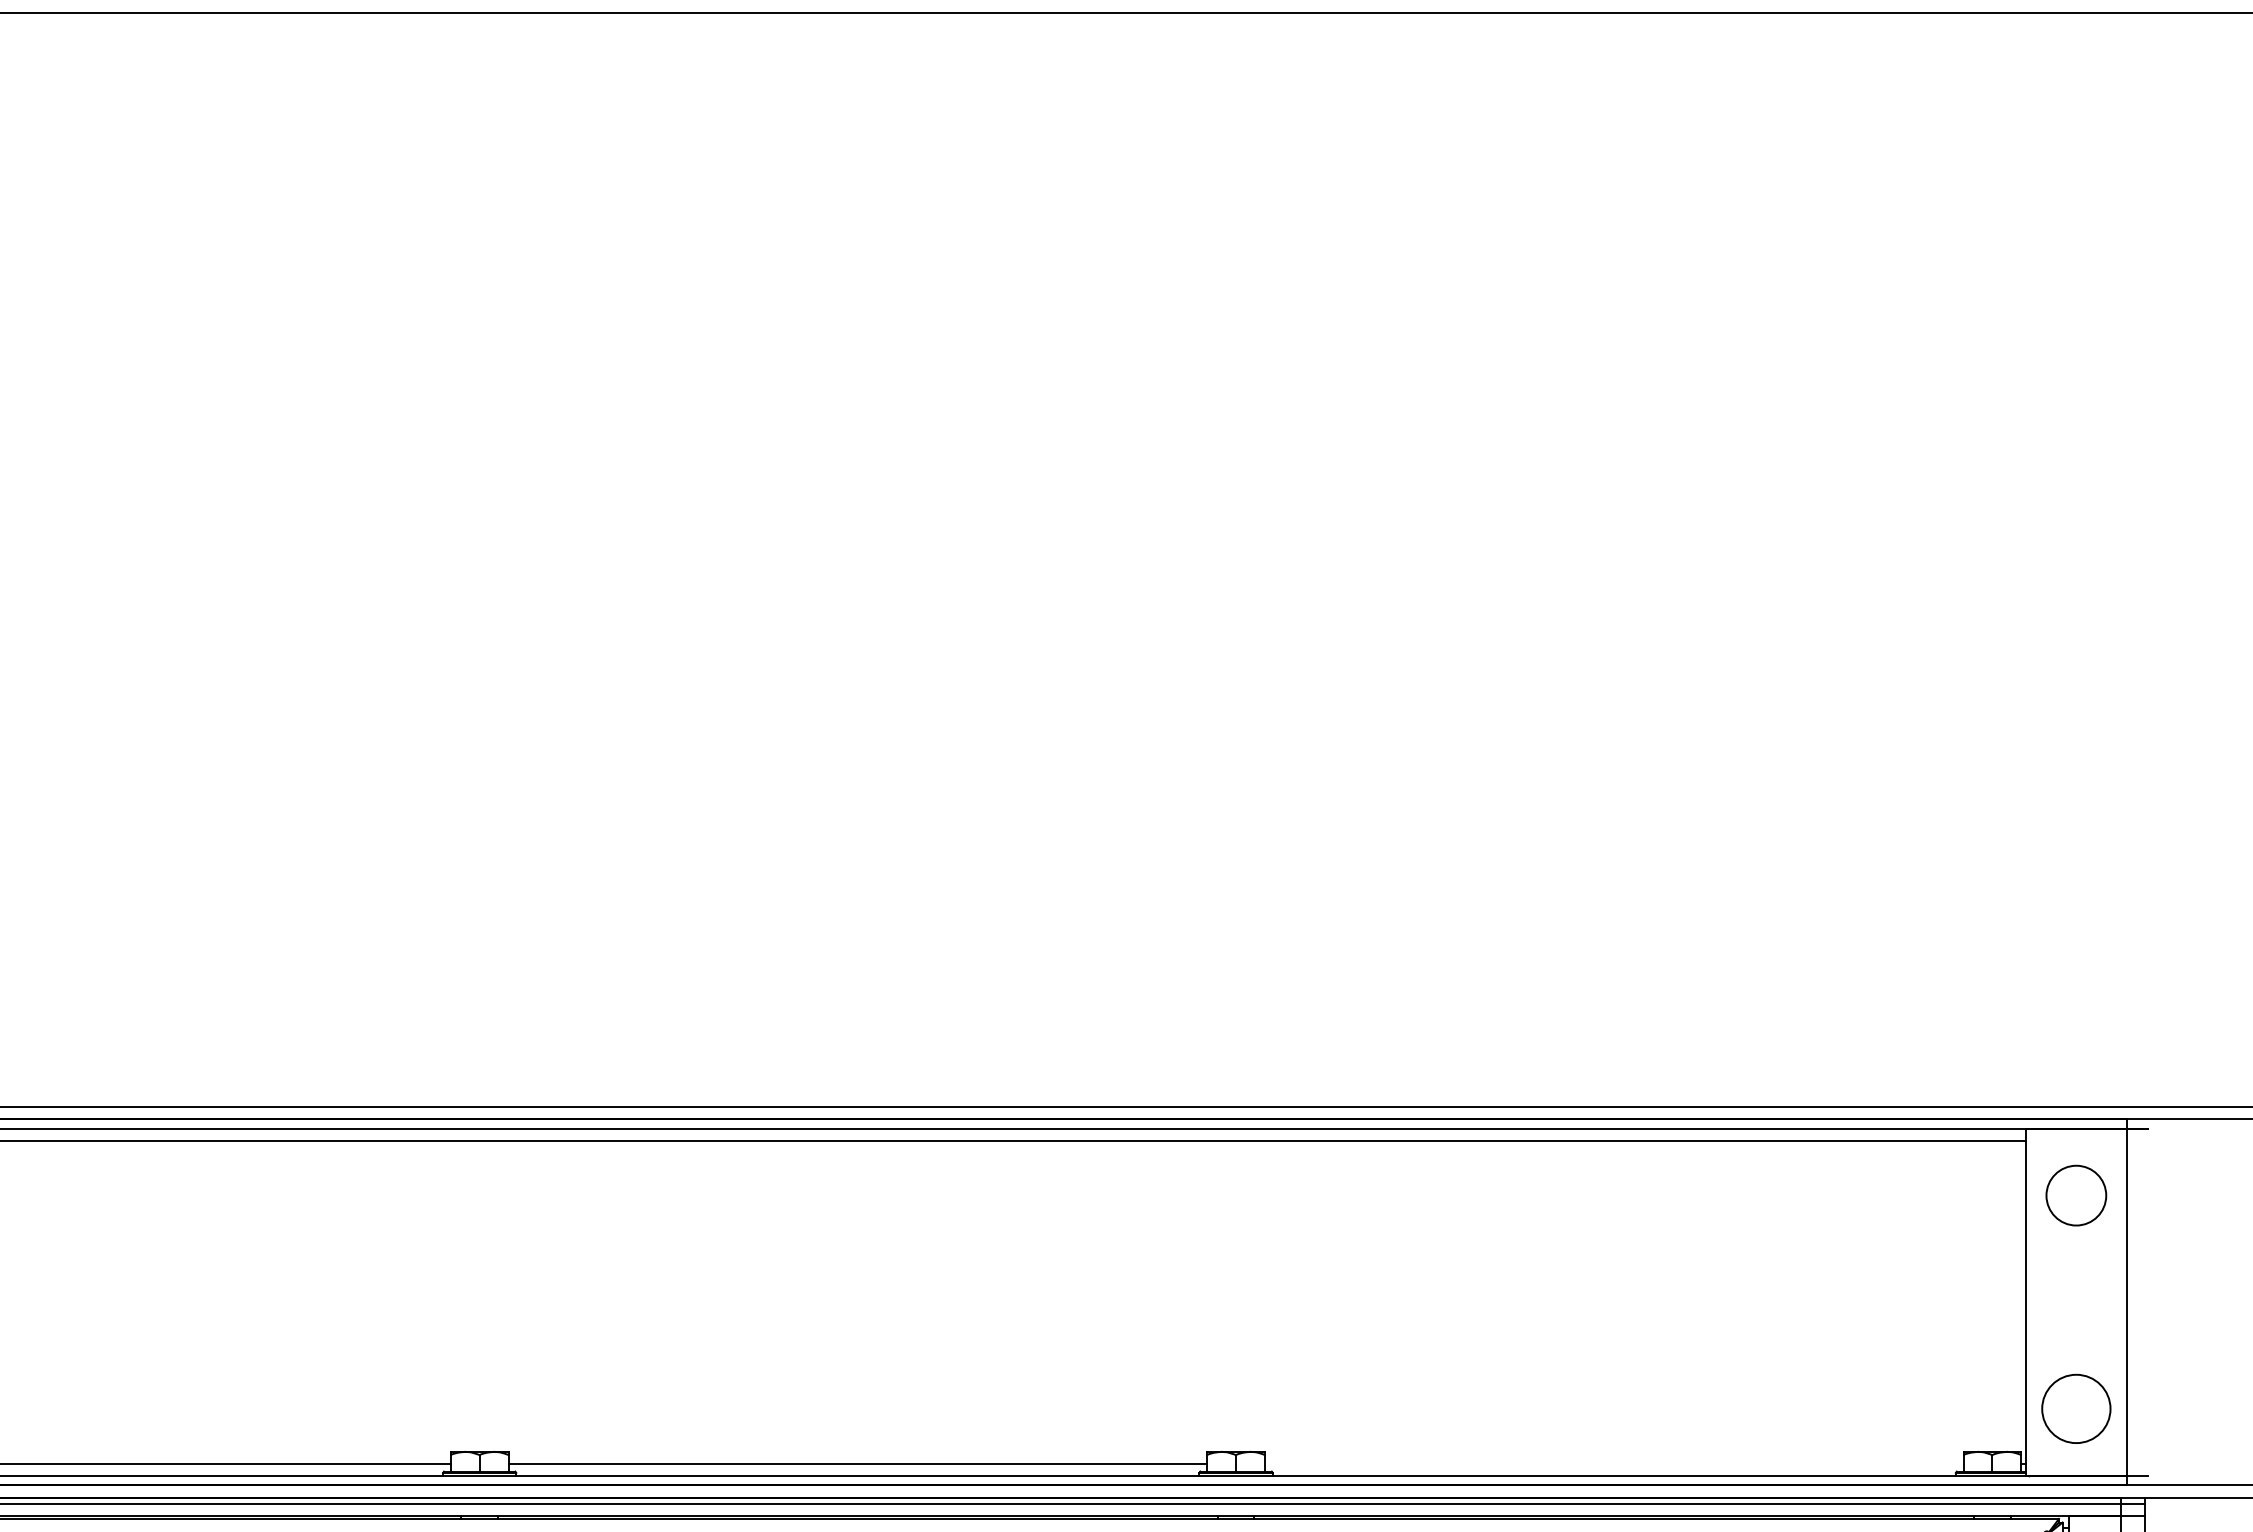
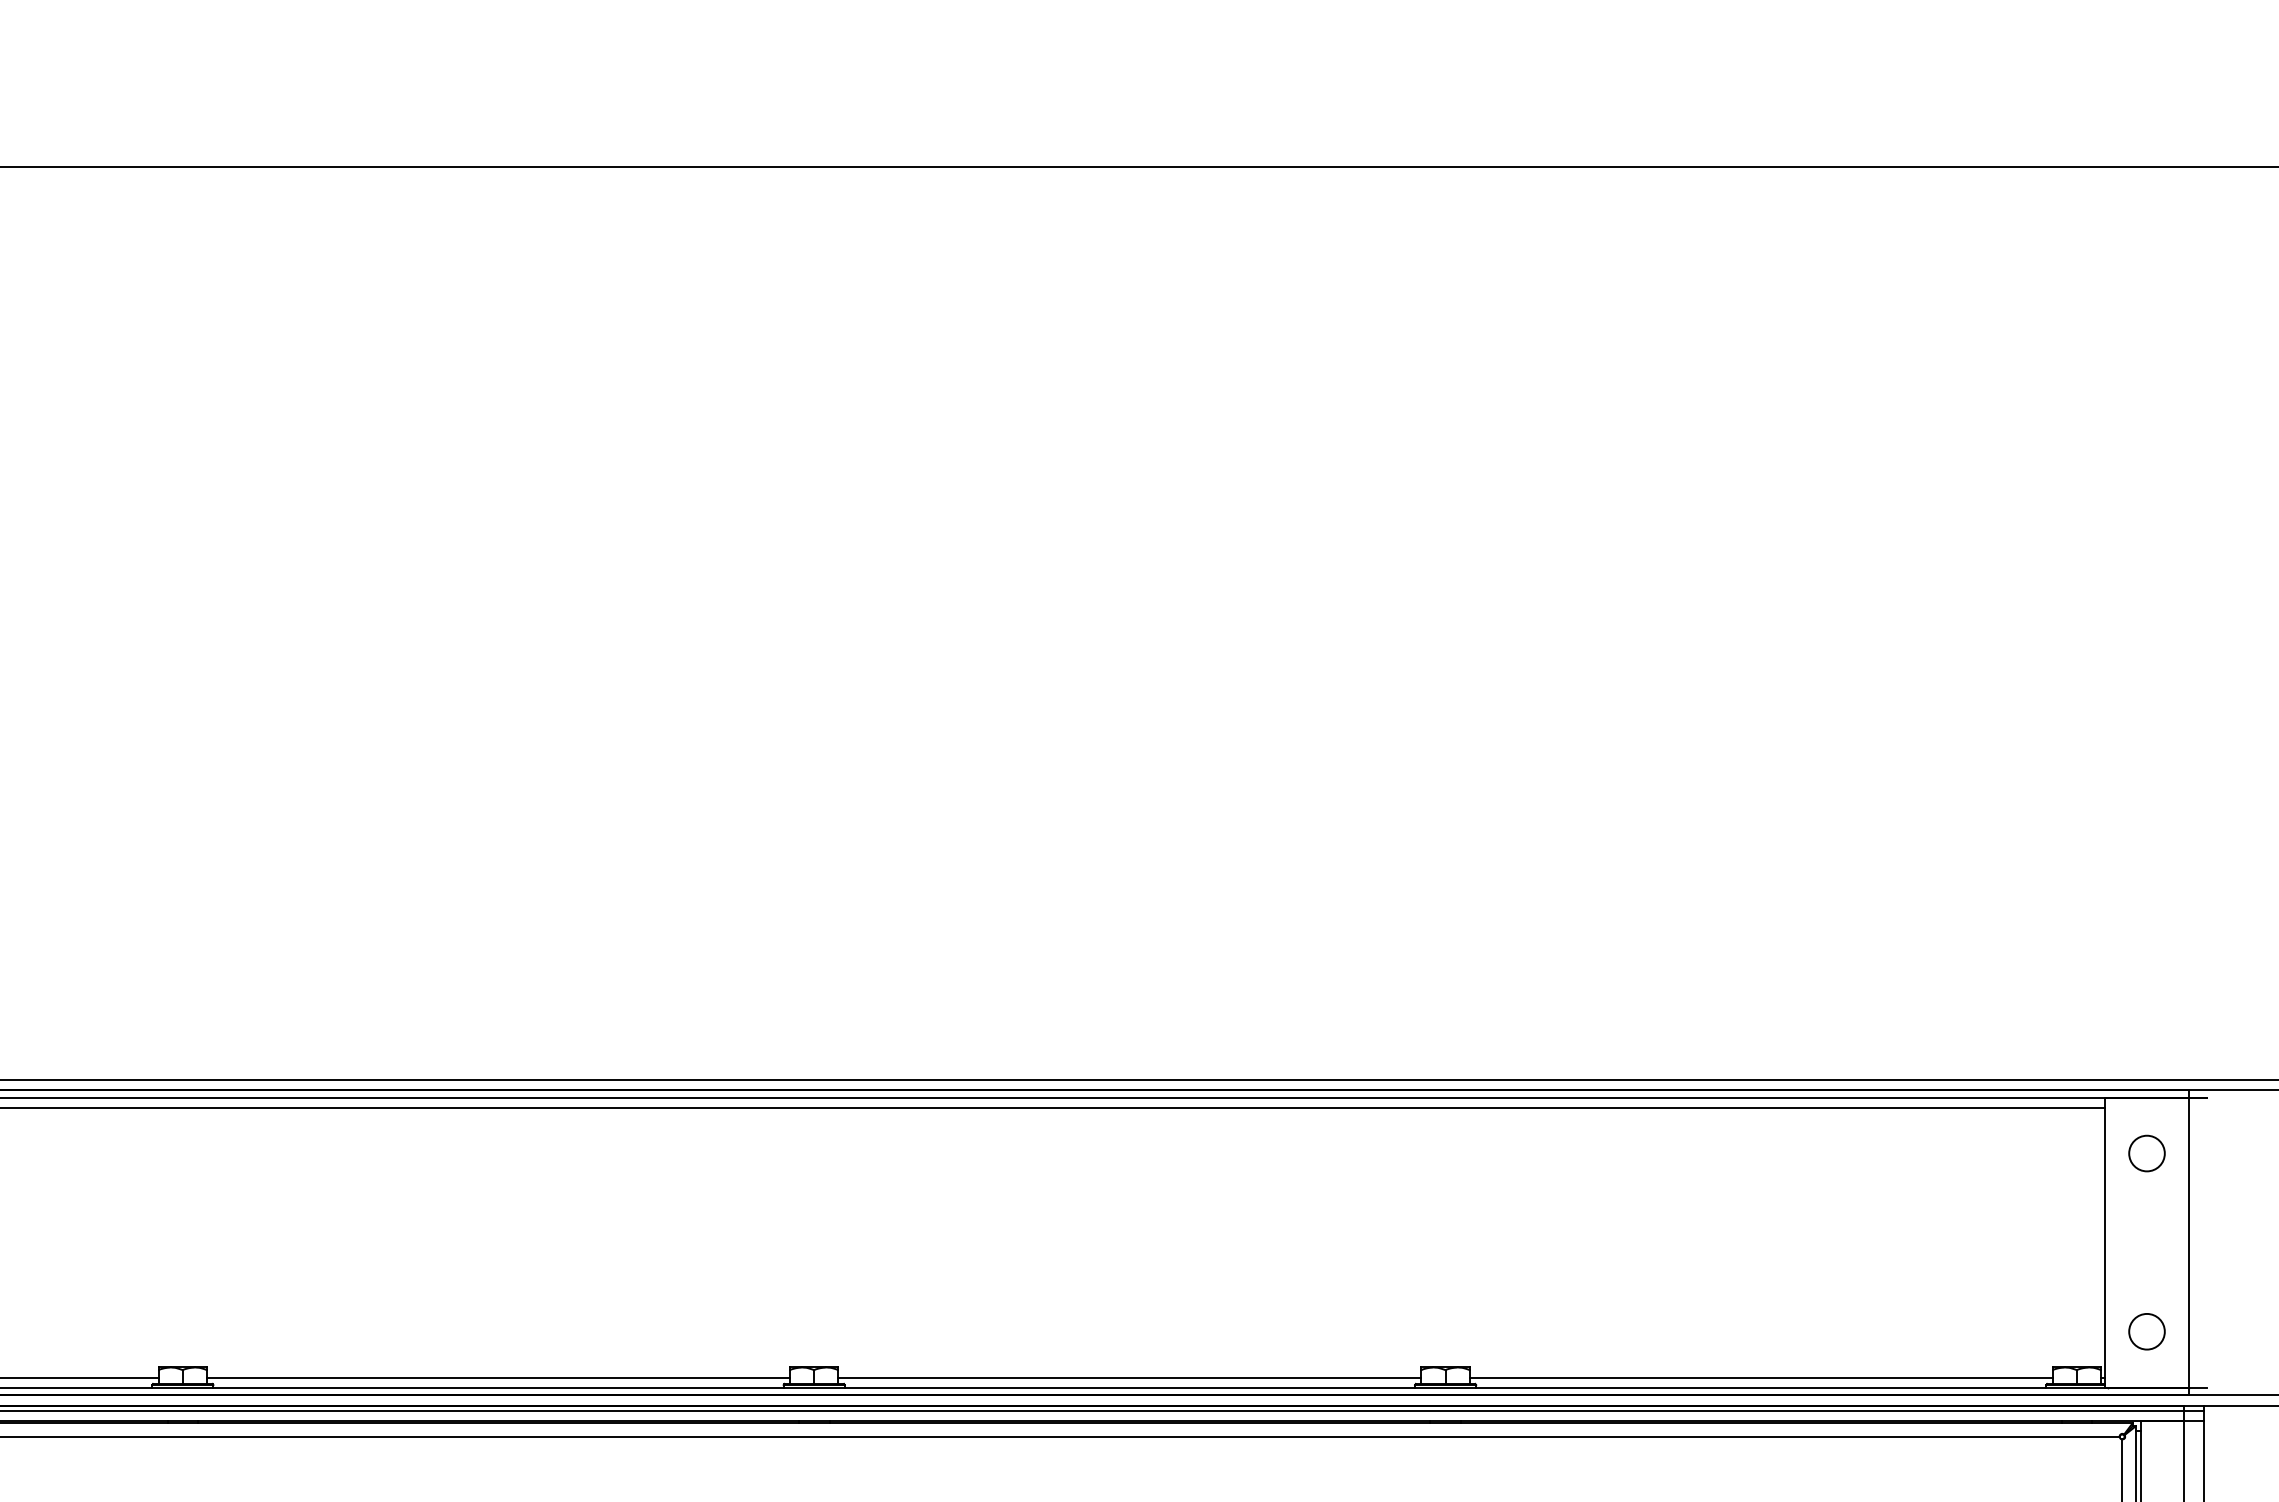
circle: (2075, 1195) -> (2146, 1153), size x0.71
circle: (2075, 1408) -> (2146, 1331), size x0.62
line: (1613, 1463) -> (1760, 1377), added

